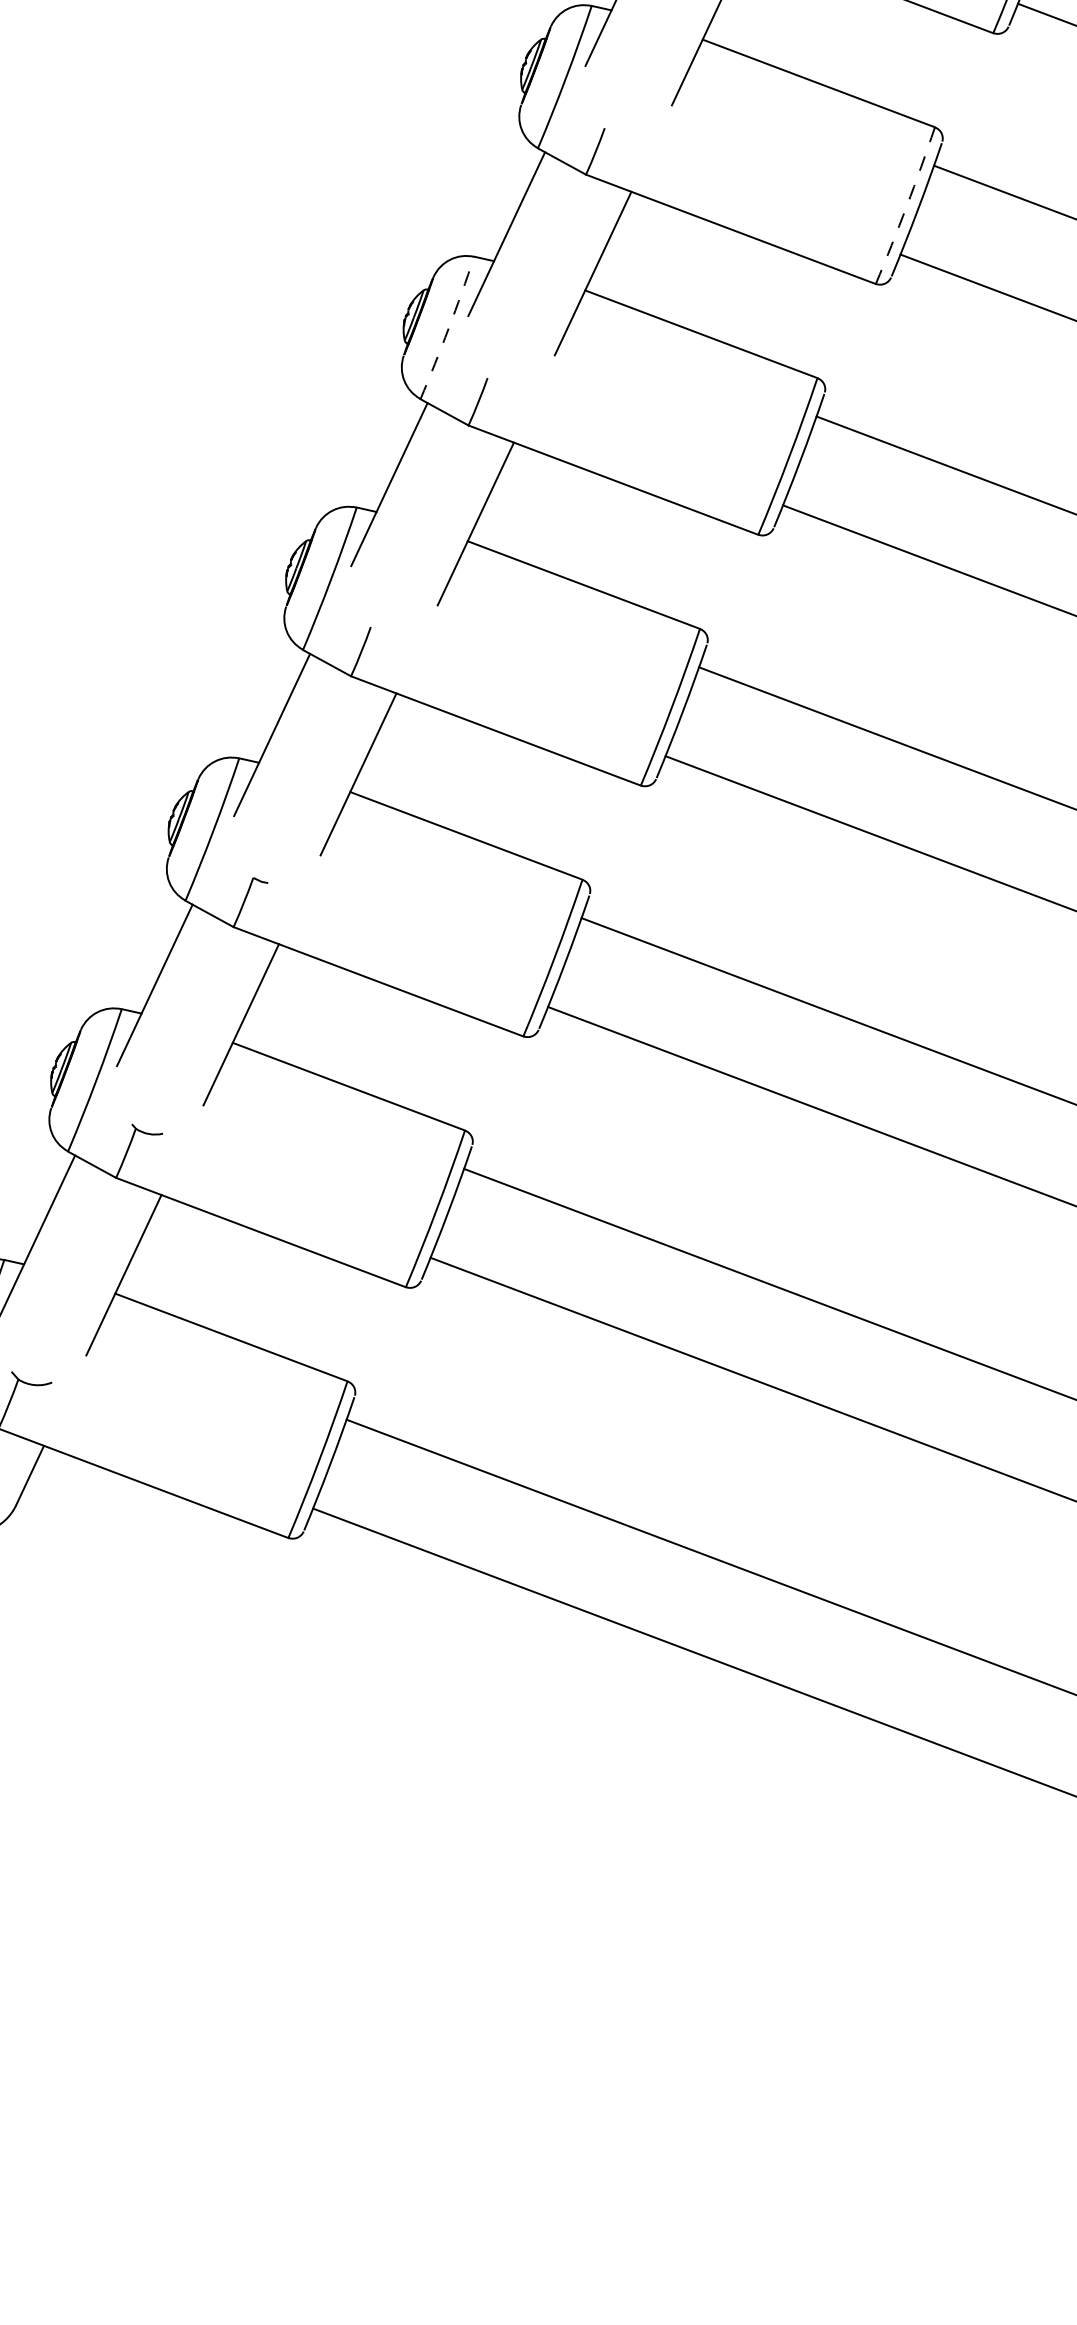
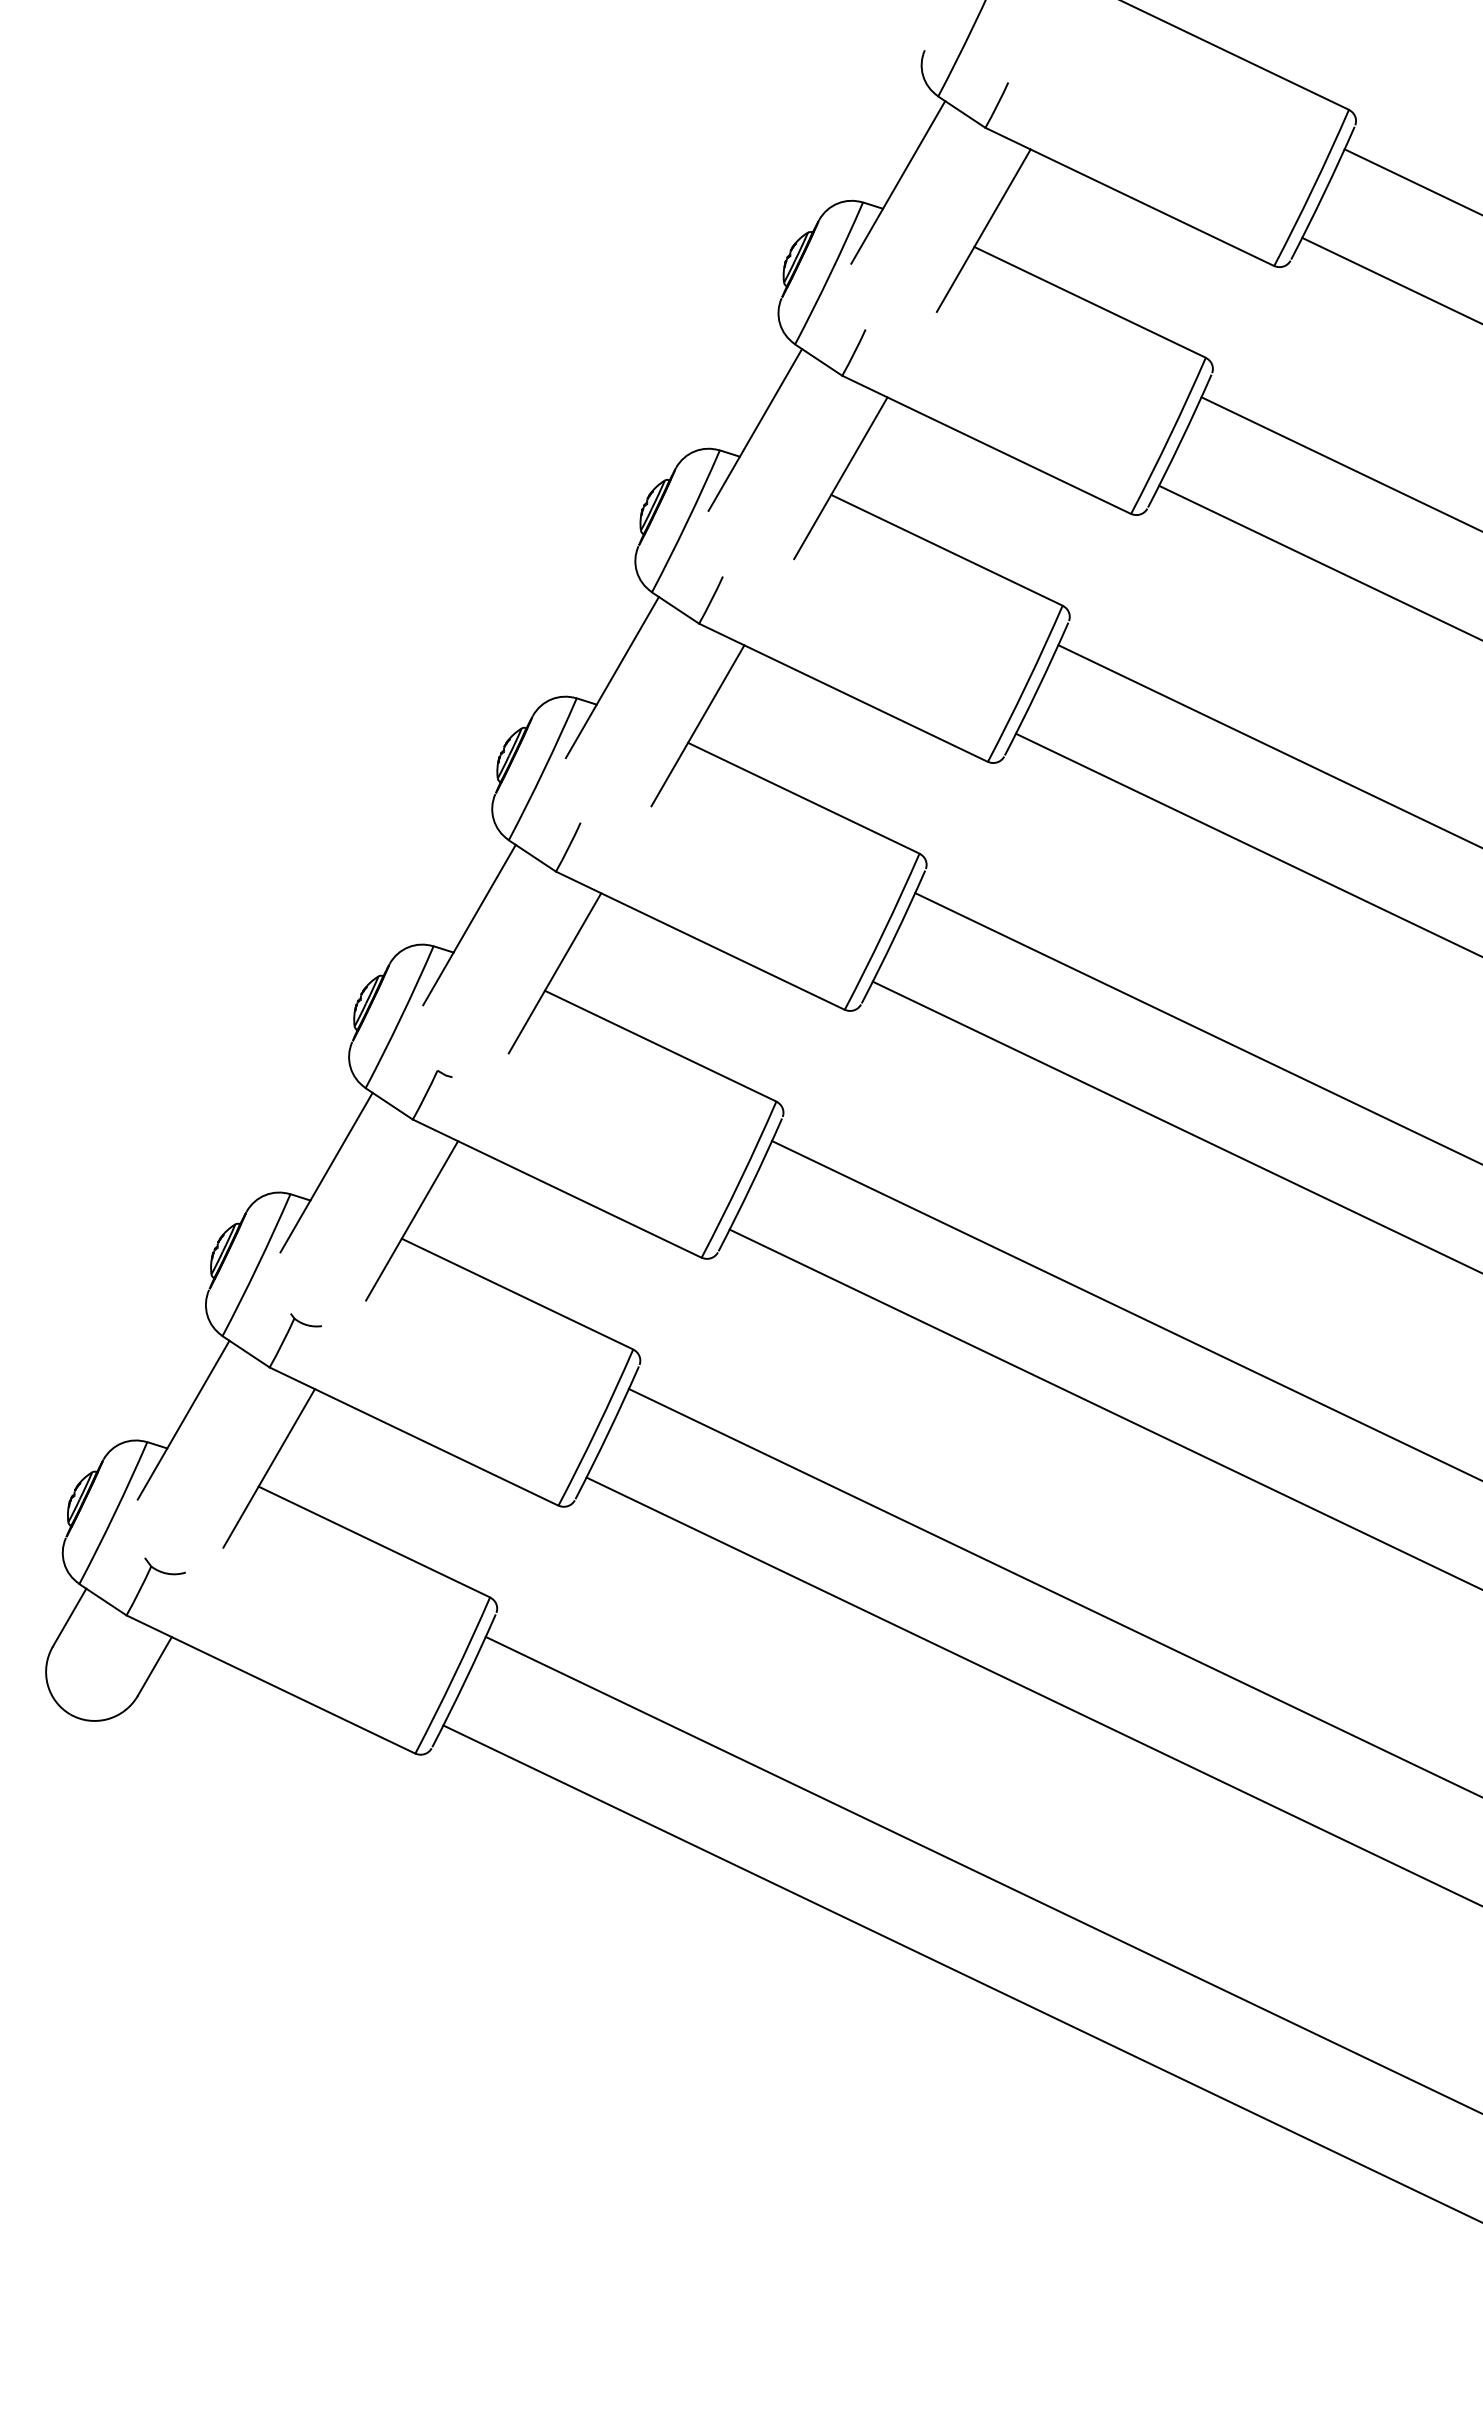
arc: (906, 206) -> (1169, 436), dashed -> solid
arc: (448, 328) -> (687, 522), dashed -> solid

